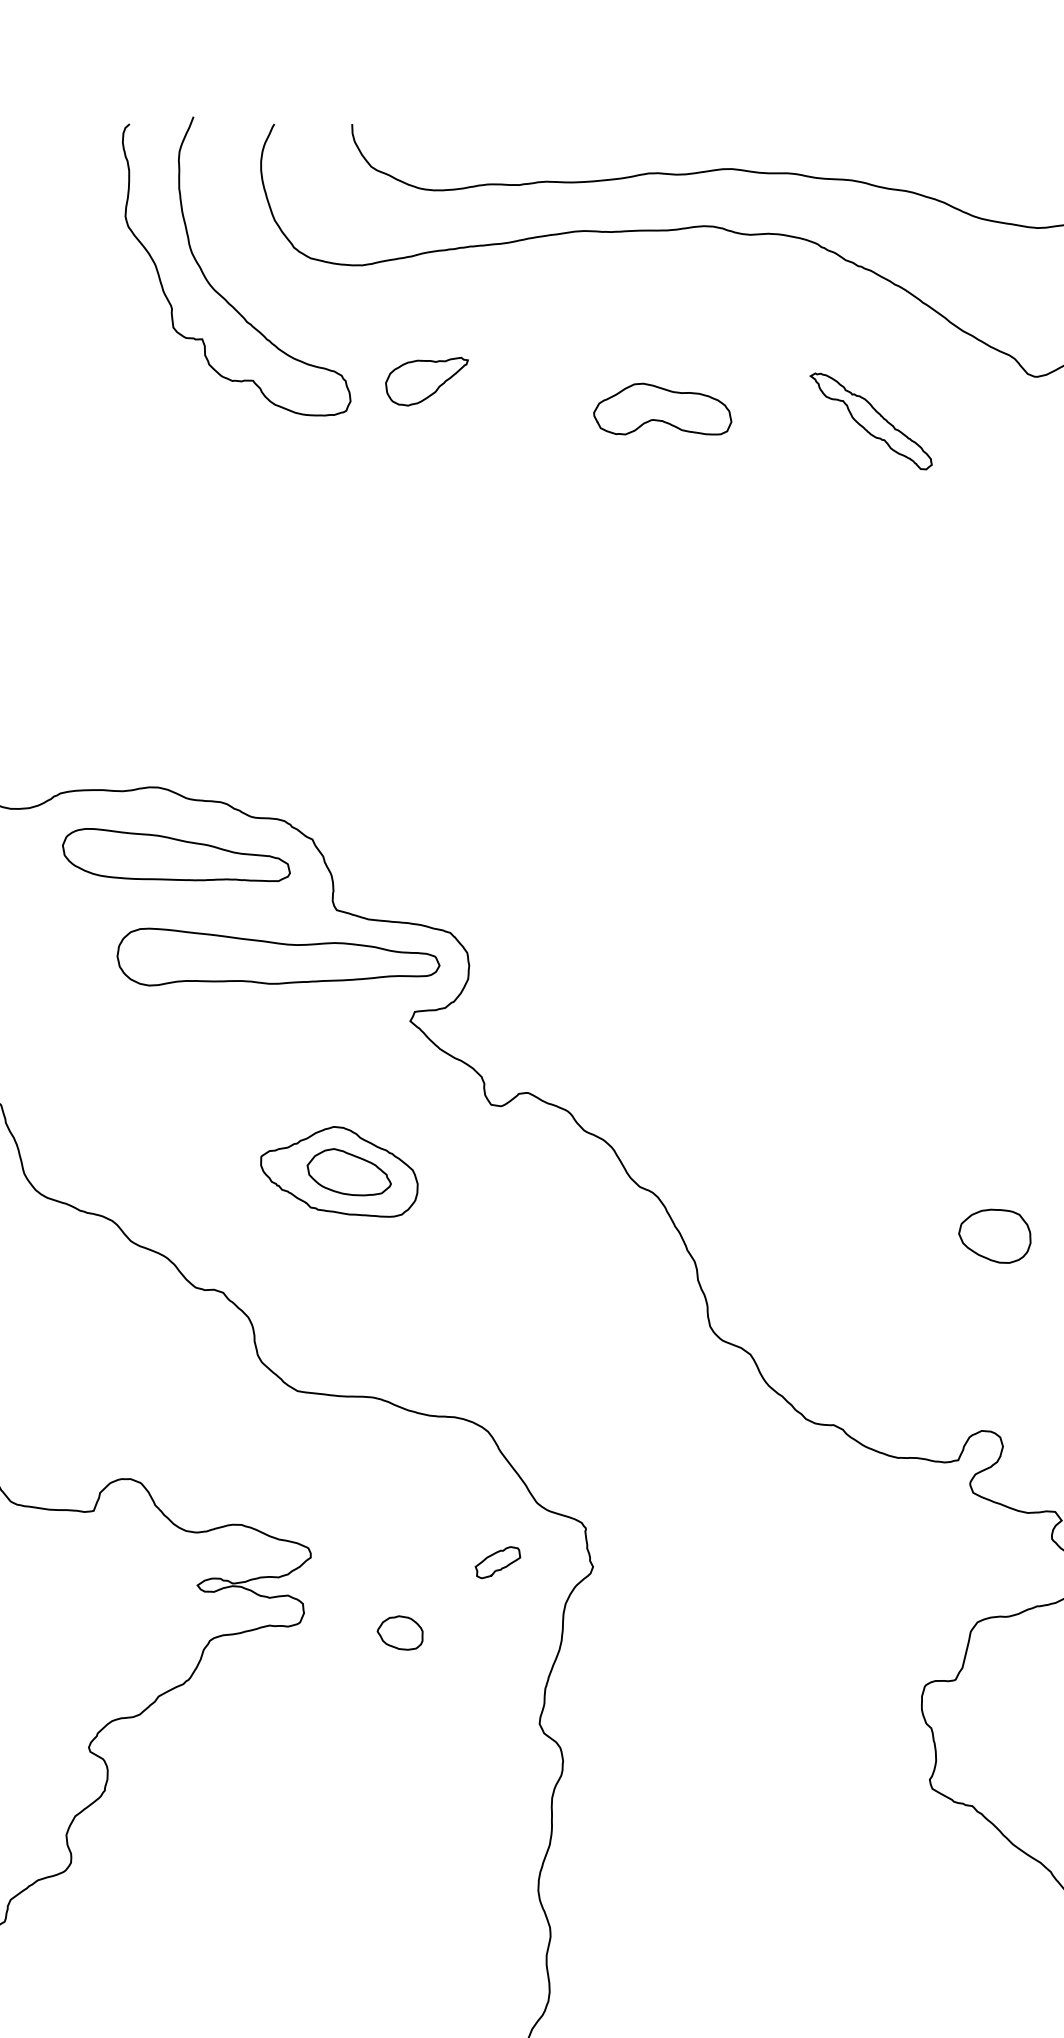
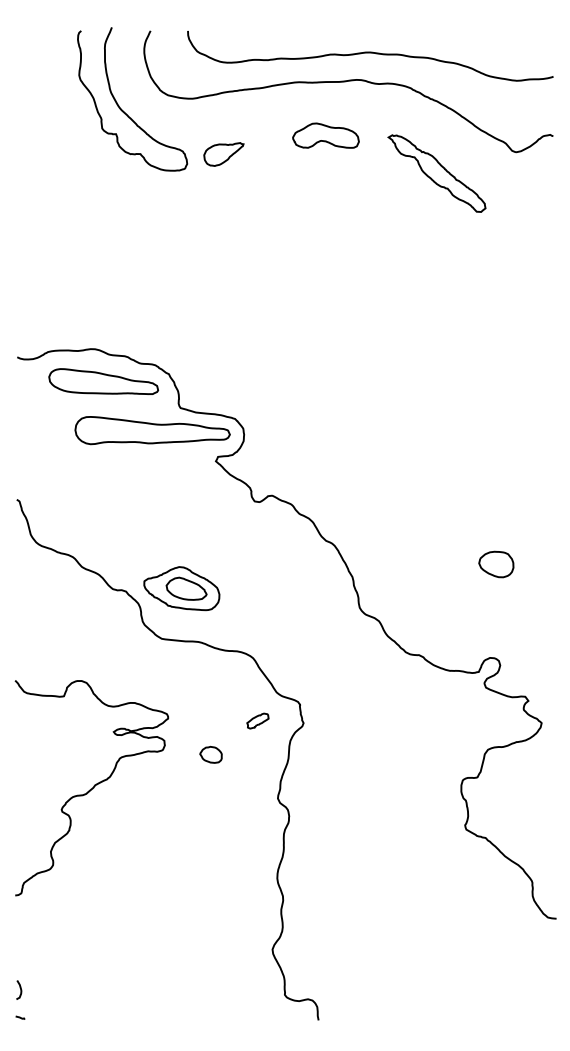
part: (661, 408) -> (325, 135), moved
part: (870, 421) -> (436, 173), size x1.67
part: (338, 1171) -> (181, 588), moved

